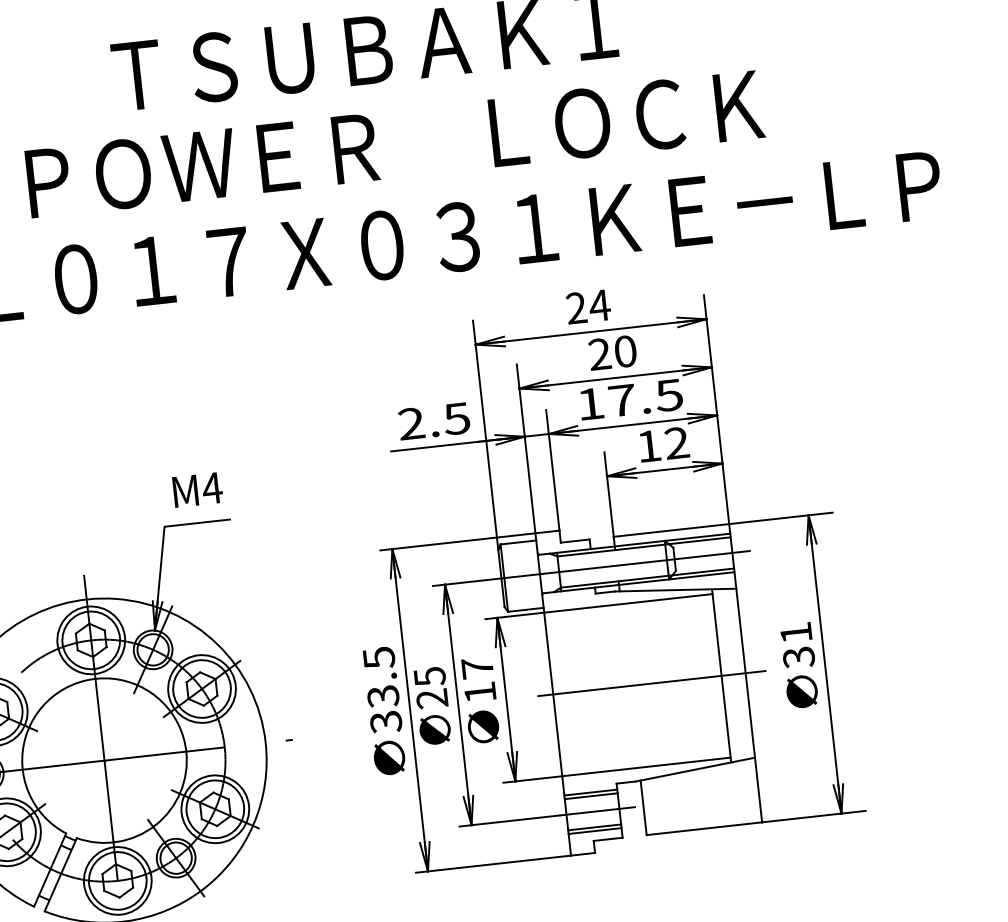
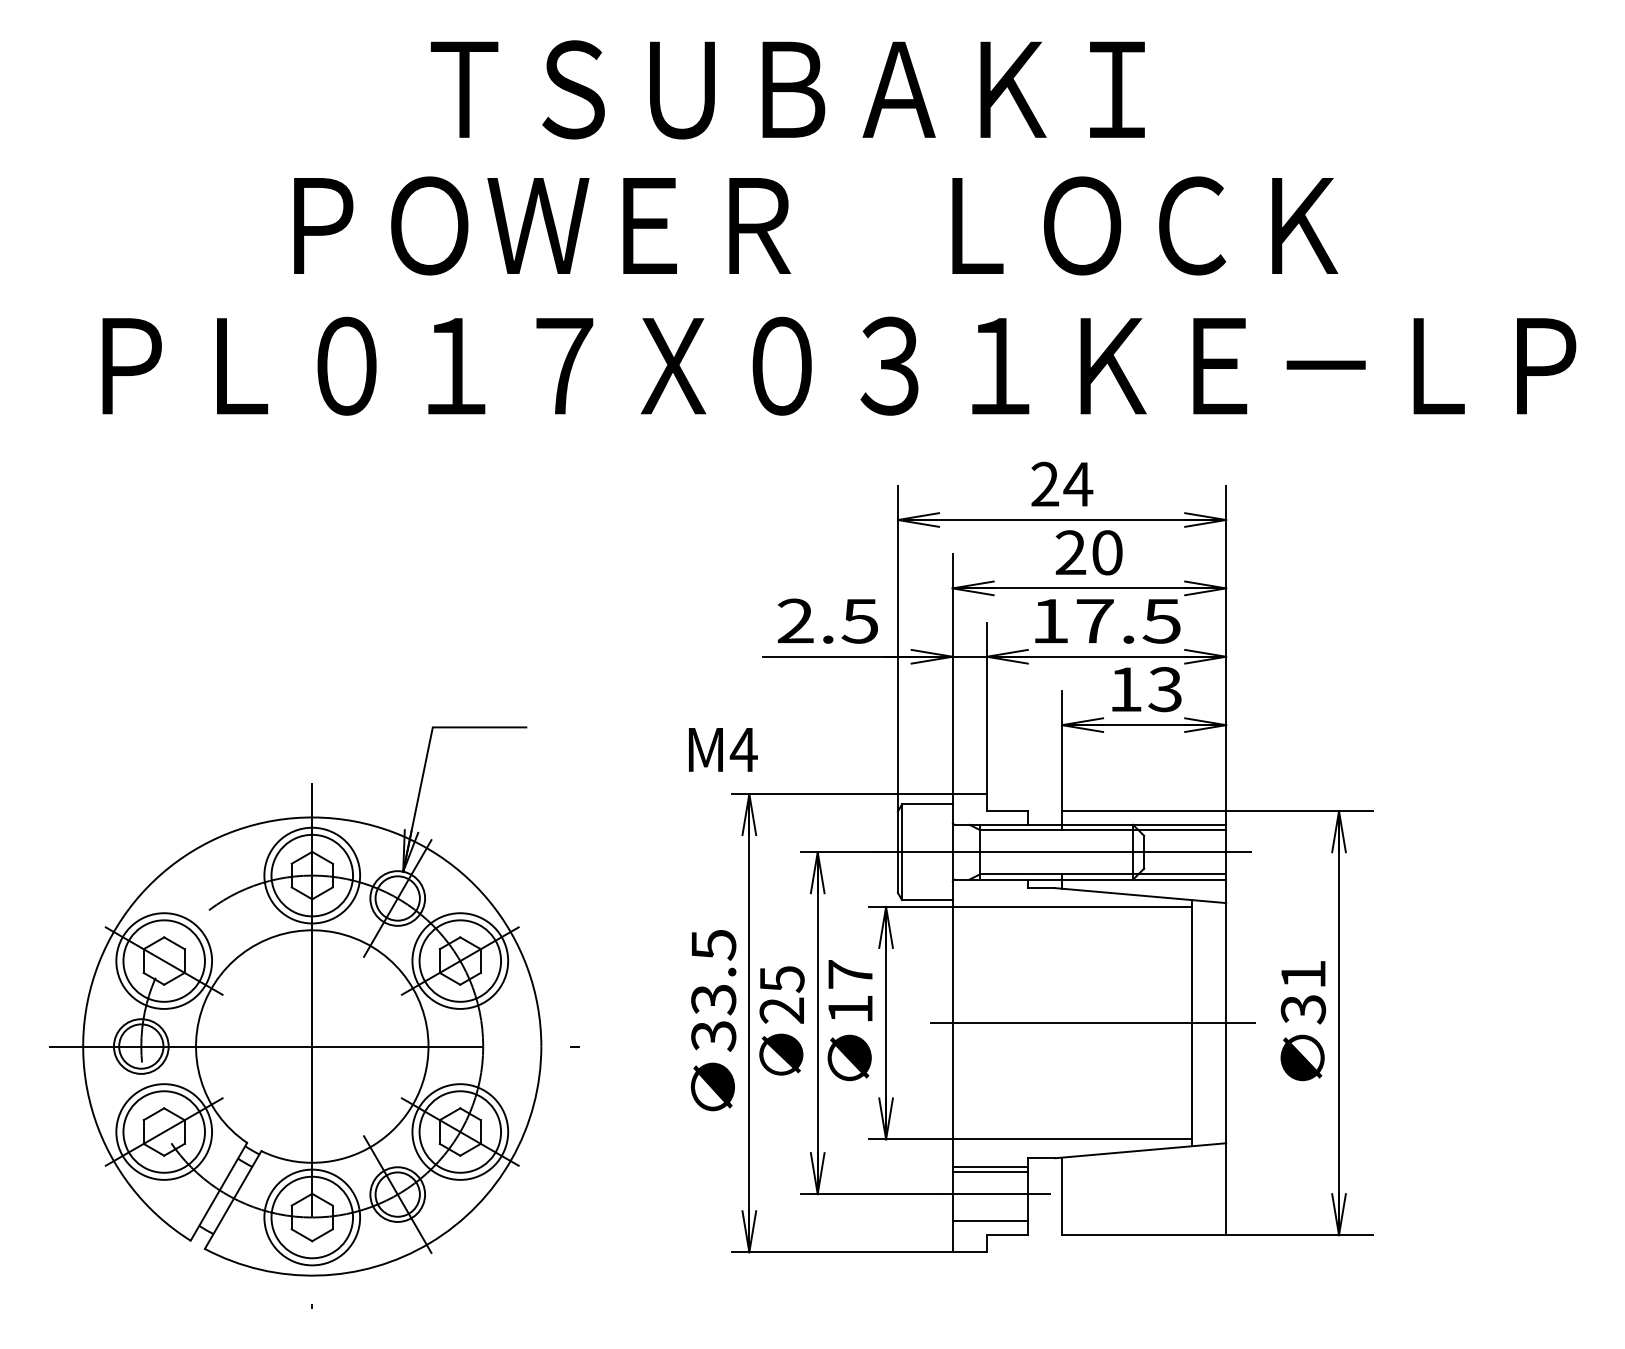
text: (676, 443) -> (1164, 689), 12 -> 13
text: (197, 489) -> (723, 749), moved
line: (594, 827) -> (989, 1216), removed

